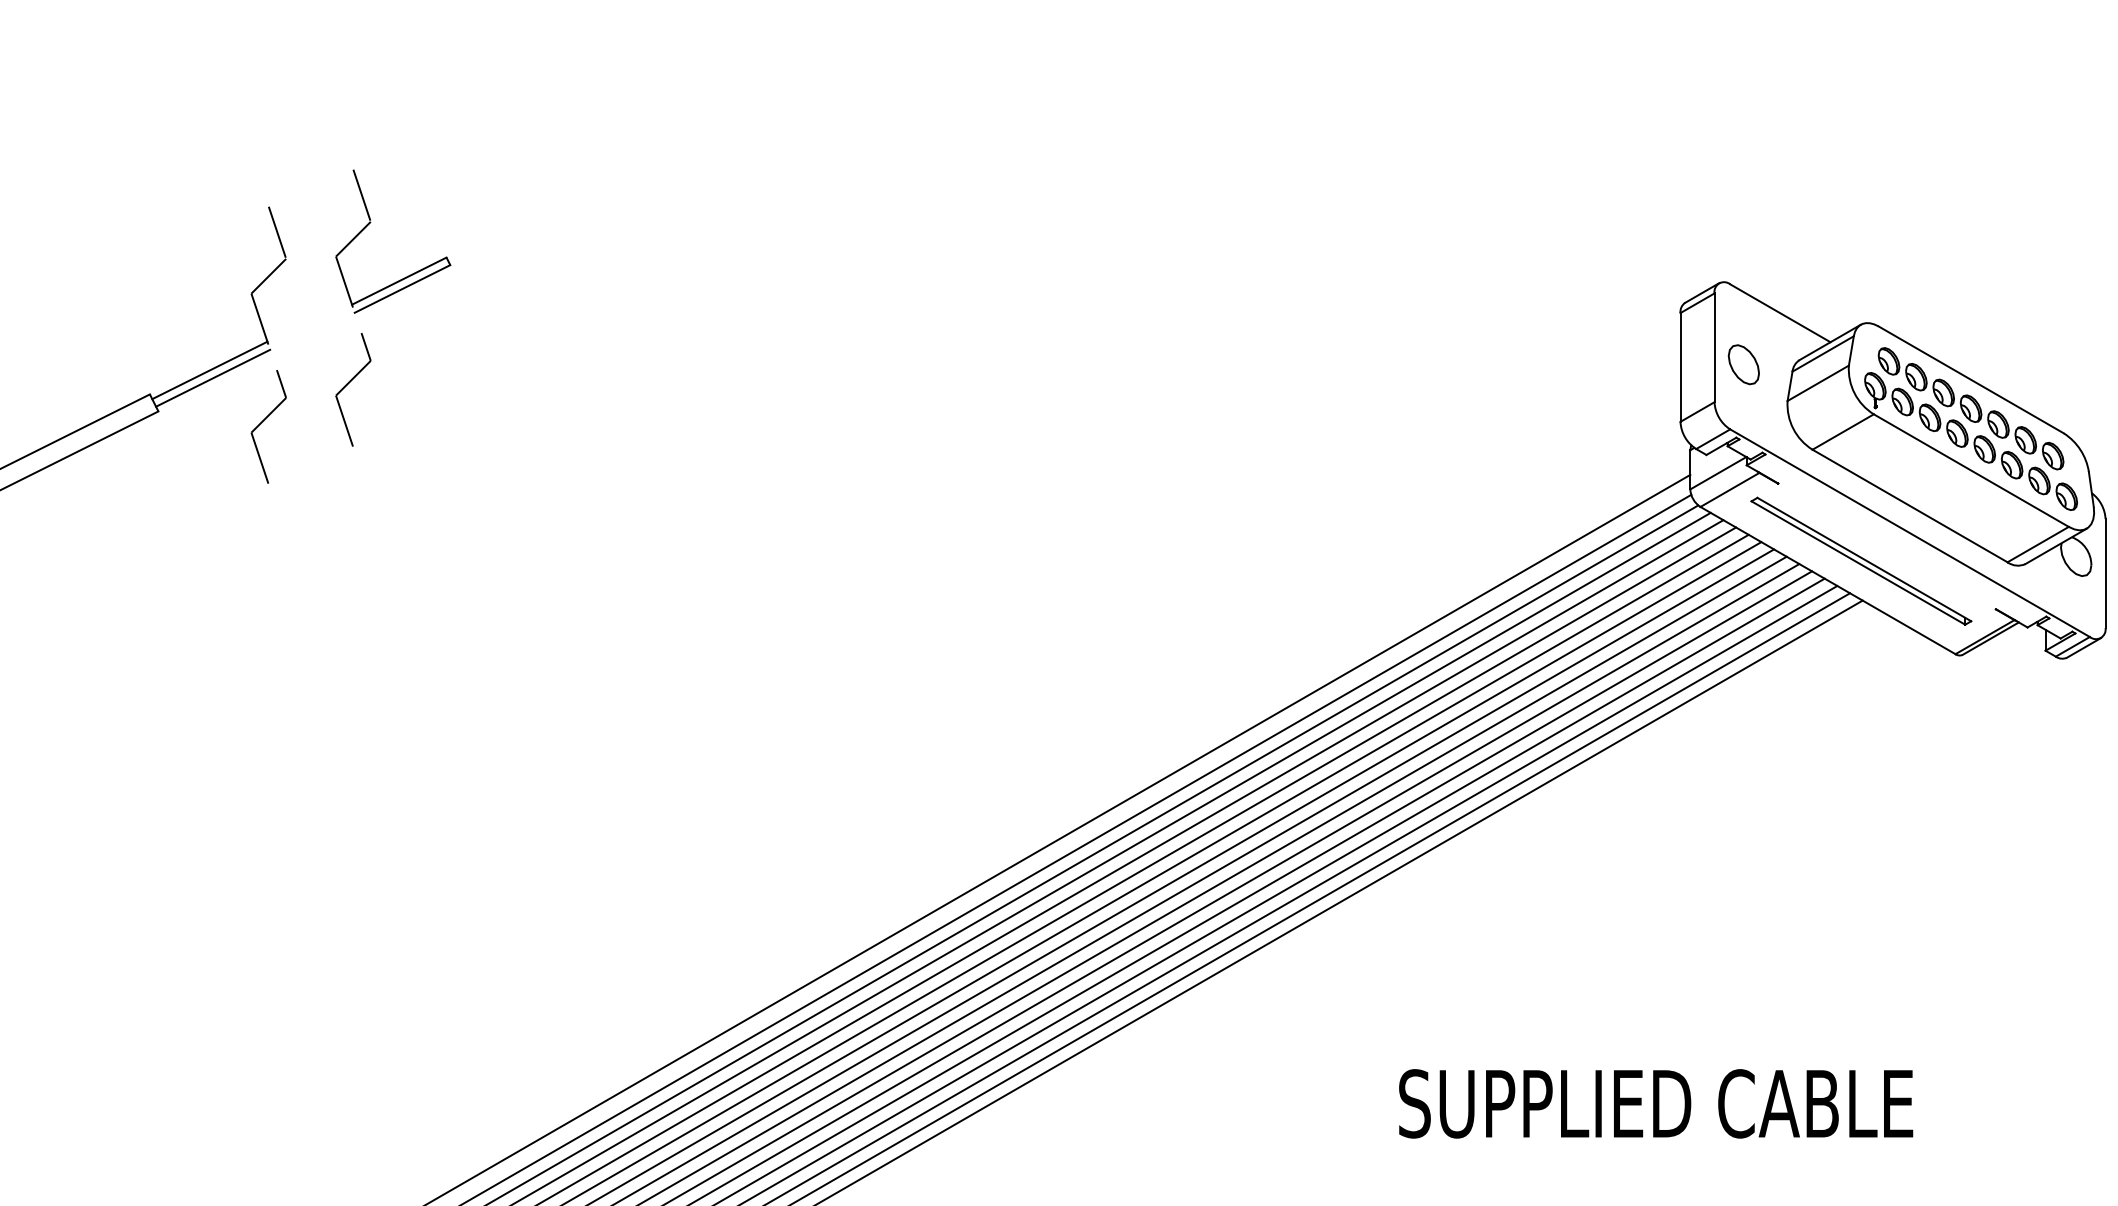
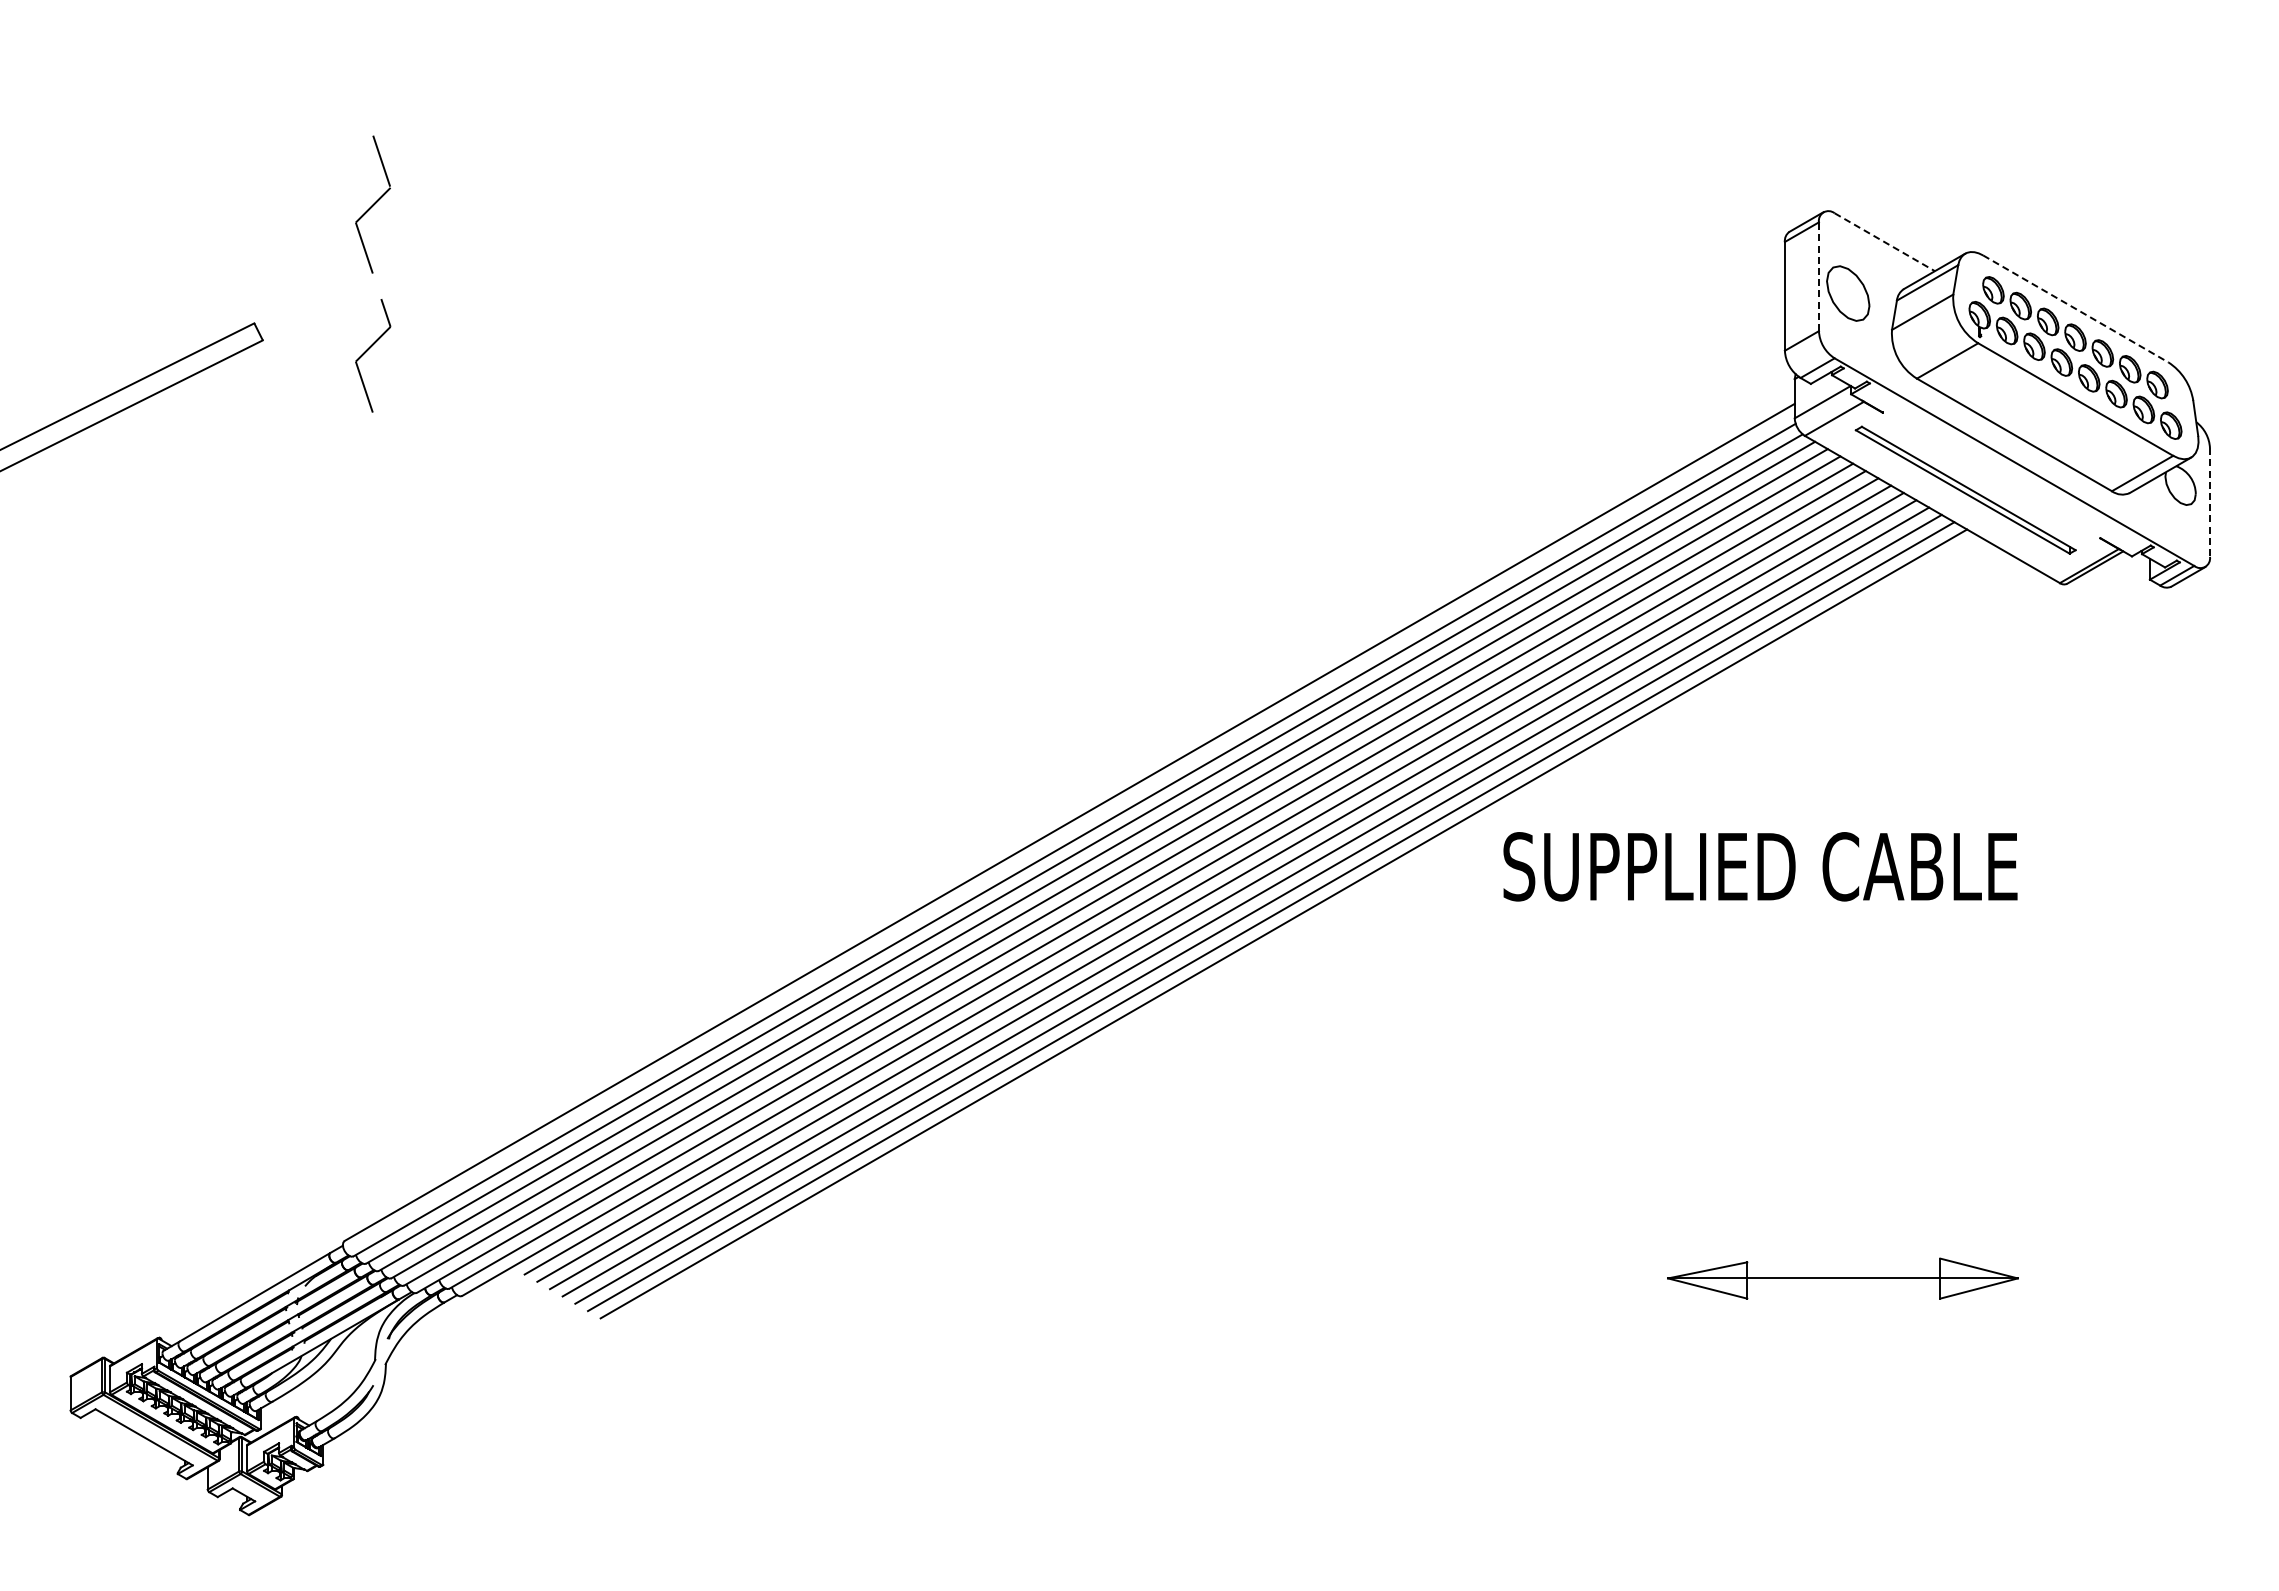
part: (388, 297) -> (492, 226), removed
line: (1780, 313) -> (1884, 242), solid -> dashed
line: (1714, 347) -> (1818, 276), solid -> dashed
part: (1744, 364) -> (1848, 293), size x1.4
line: (209, 370) -> (313, 299), removed
line: (213, 377) -> (317, 306), removed
line: (1971, 379) -> (2075, 308), solid -> dashed
line: (2105, 573) -> (2209, 502), solid -> dashed
text: (1656, 1103) -> (1760, 866), moved

